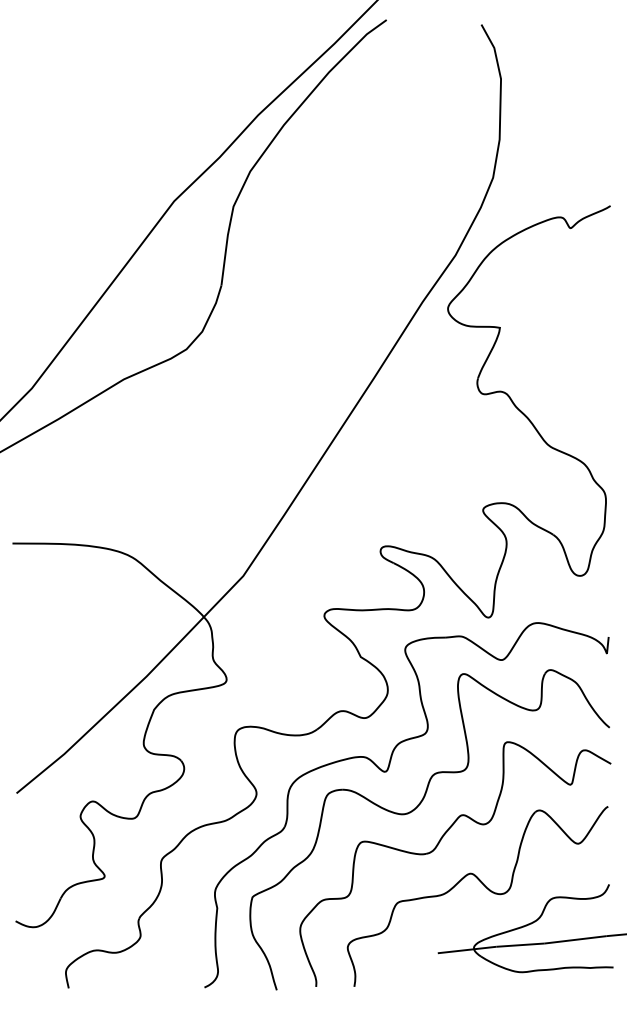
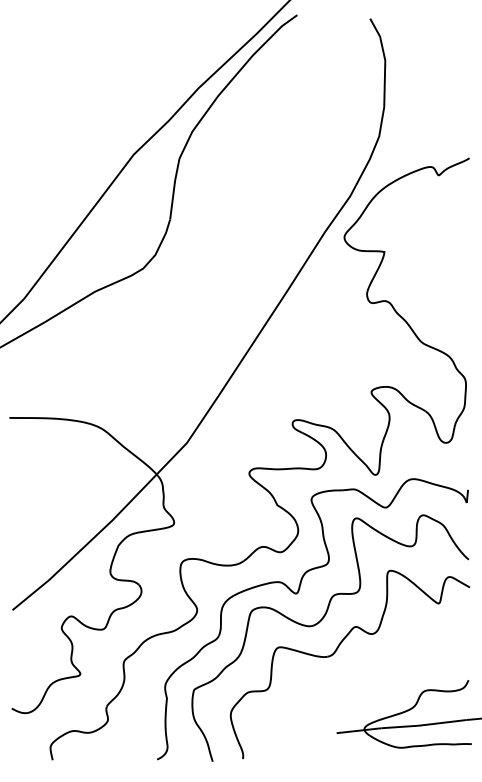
part: (485, 887) -> (373, 682), removed

